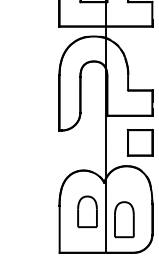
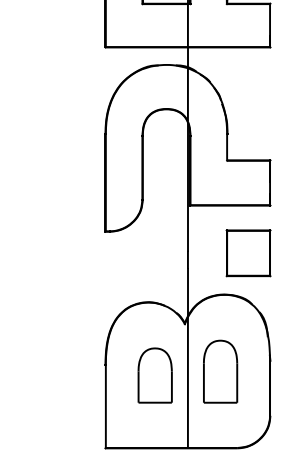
part: (124, 219) -> (220, 371), moved

